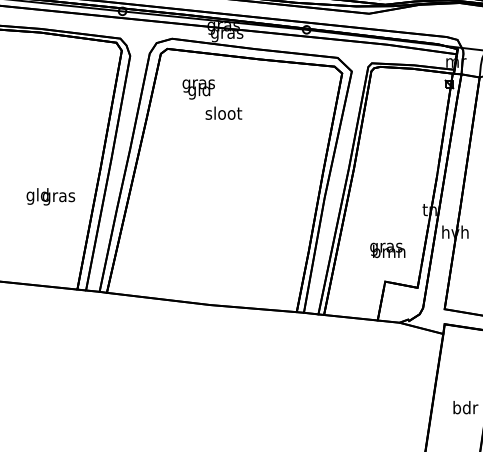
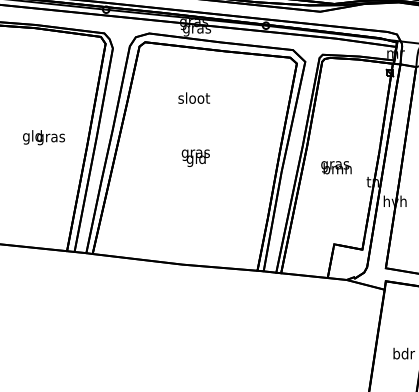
text: (198, 89) -> (195, 158), moved
text: (50, 196) -> (43, 137), moved
text: (387, 250) -> (336, 167), moved

